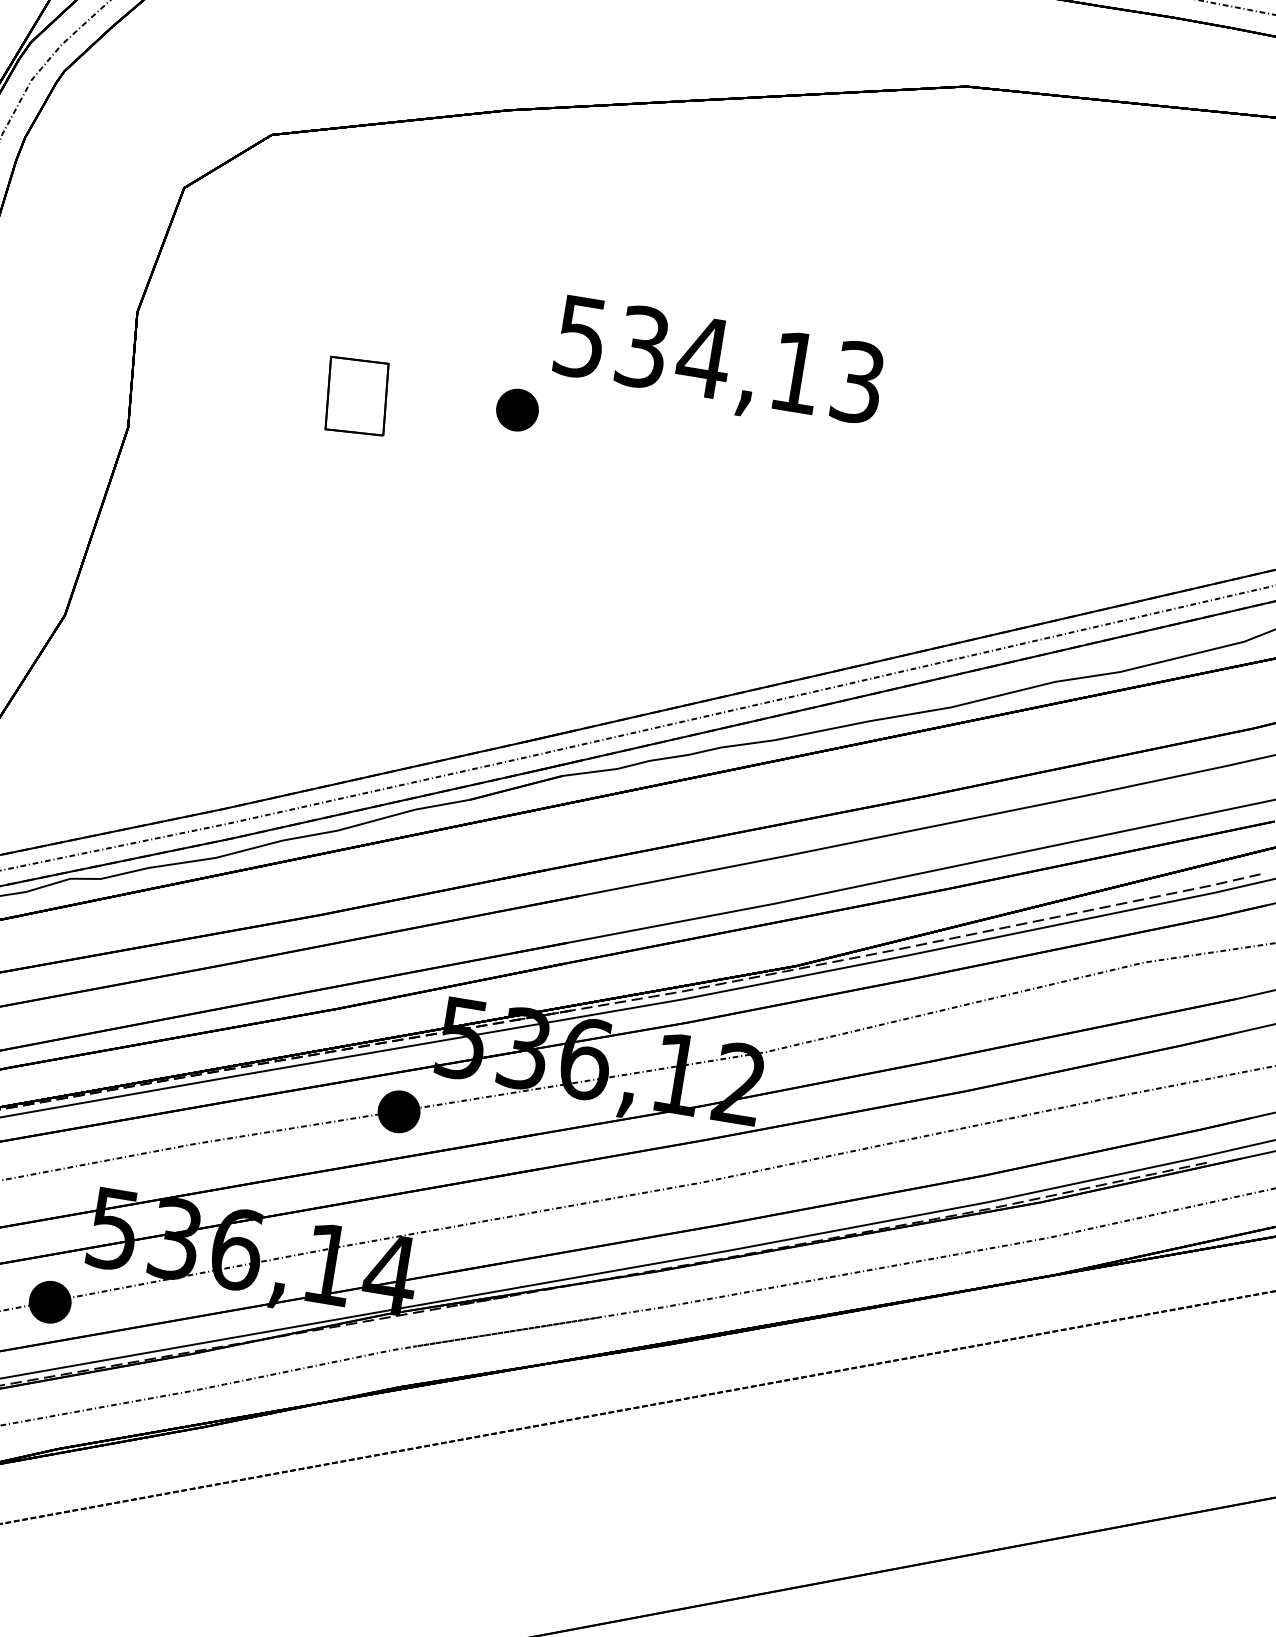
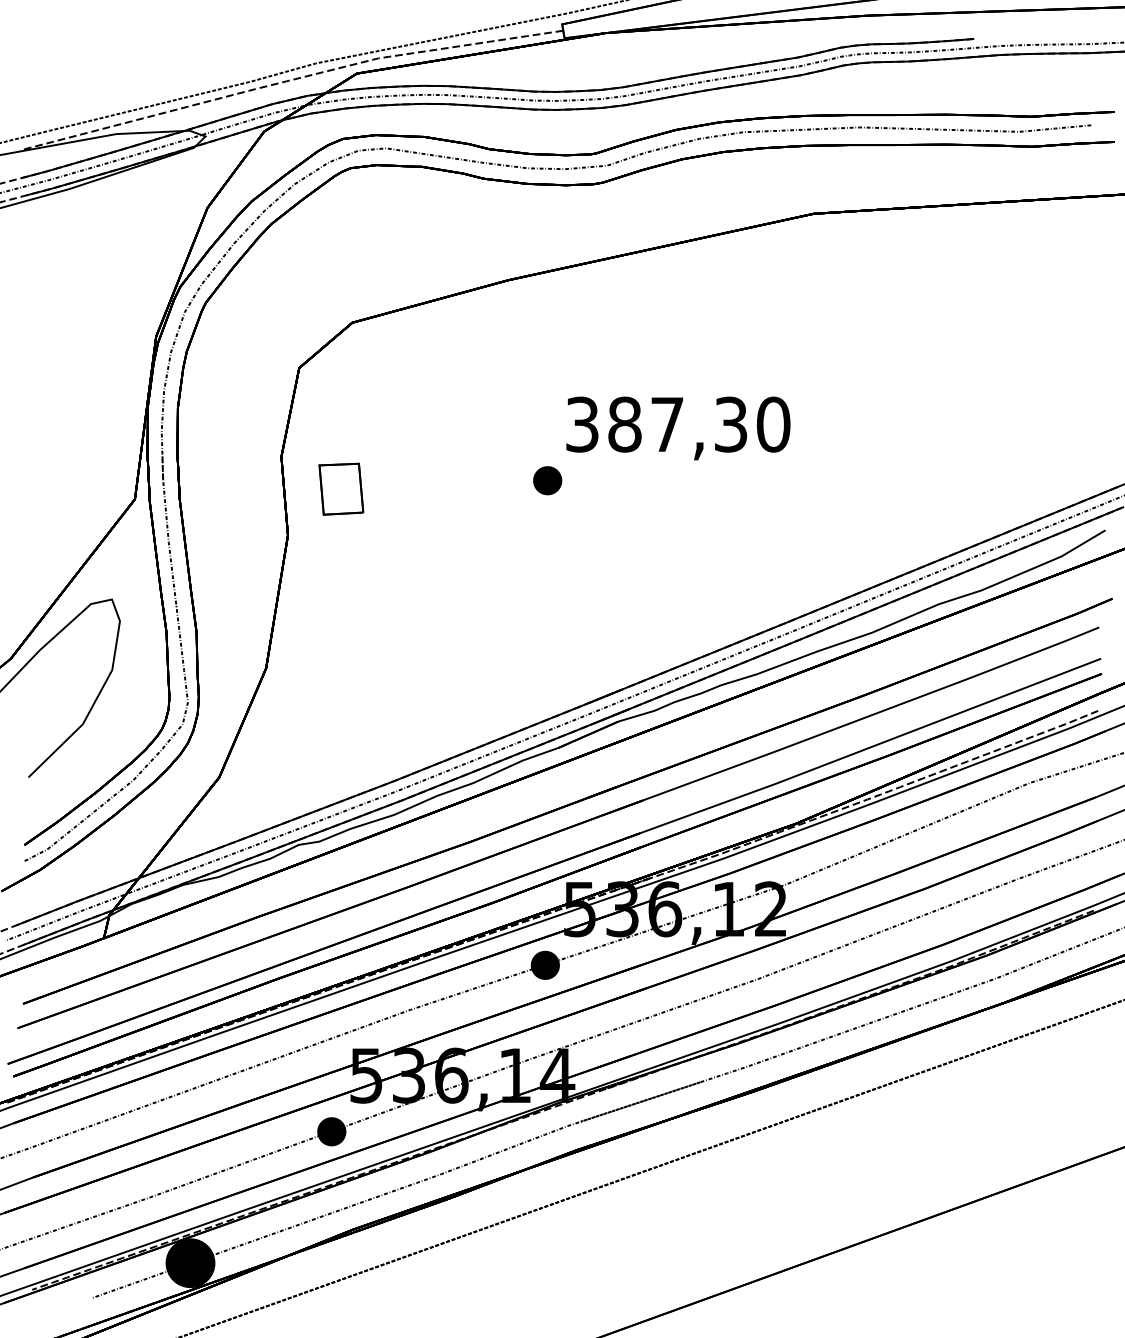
text: (720, 359) -> (678, 424), 534,13 -> 387,30
part: (357, 395) -> (341, 488), moved

